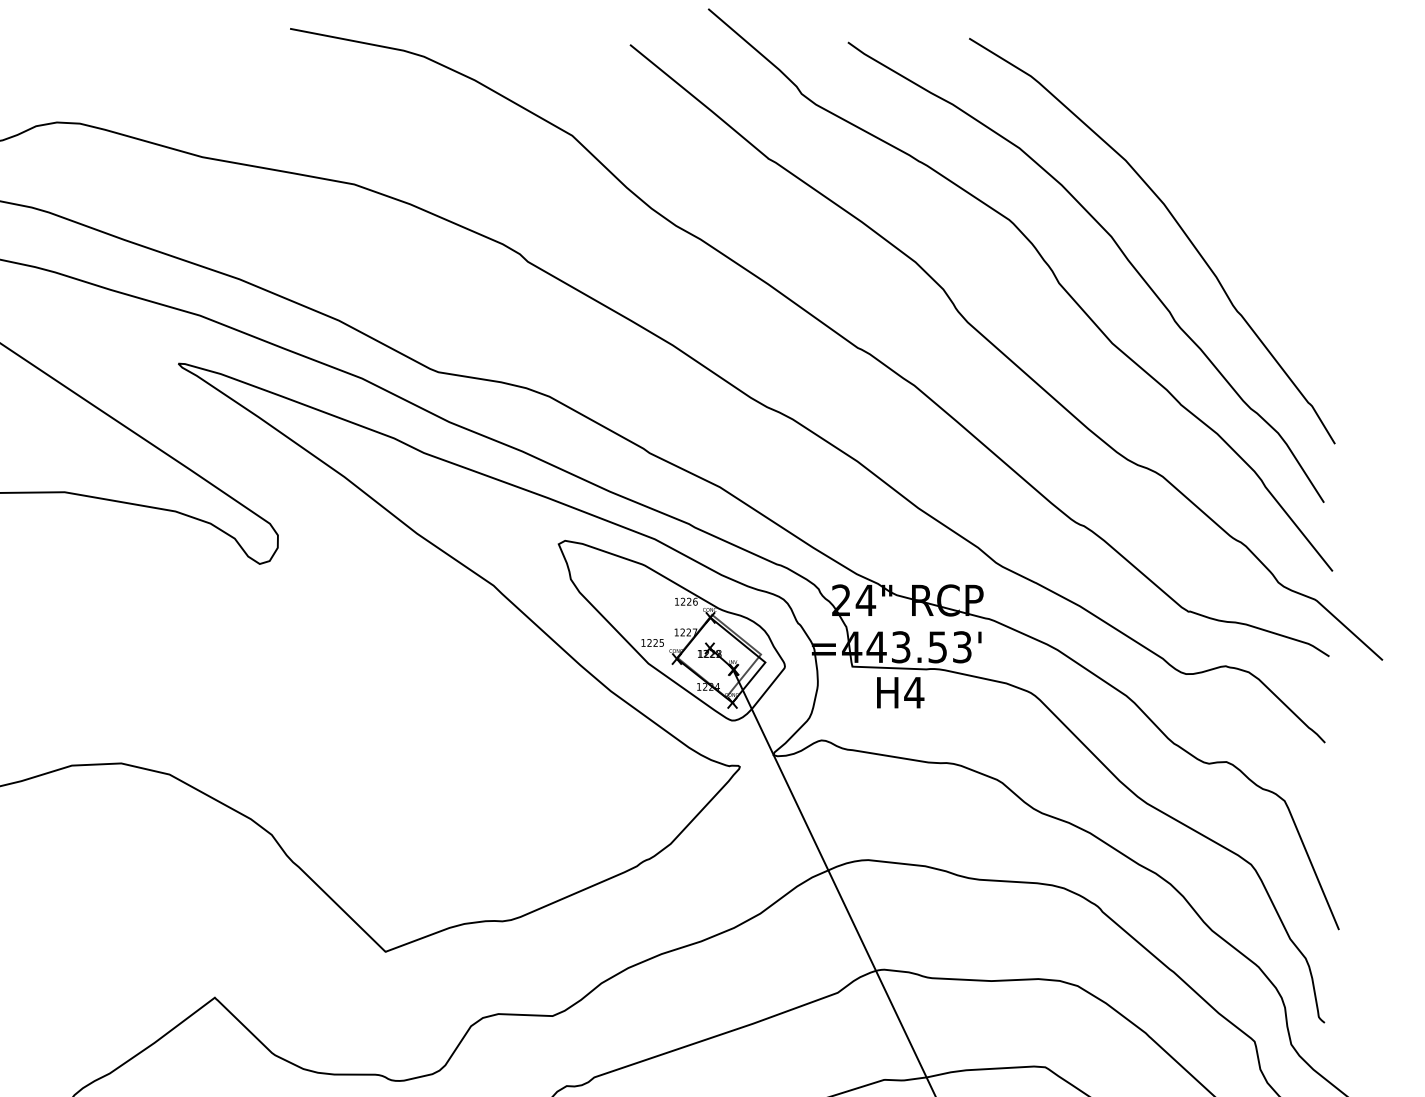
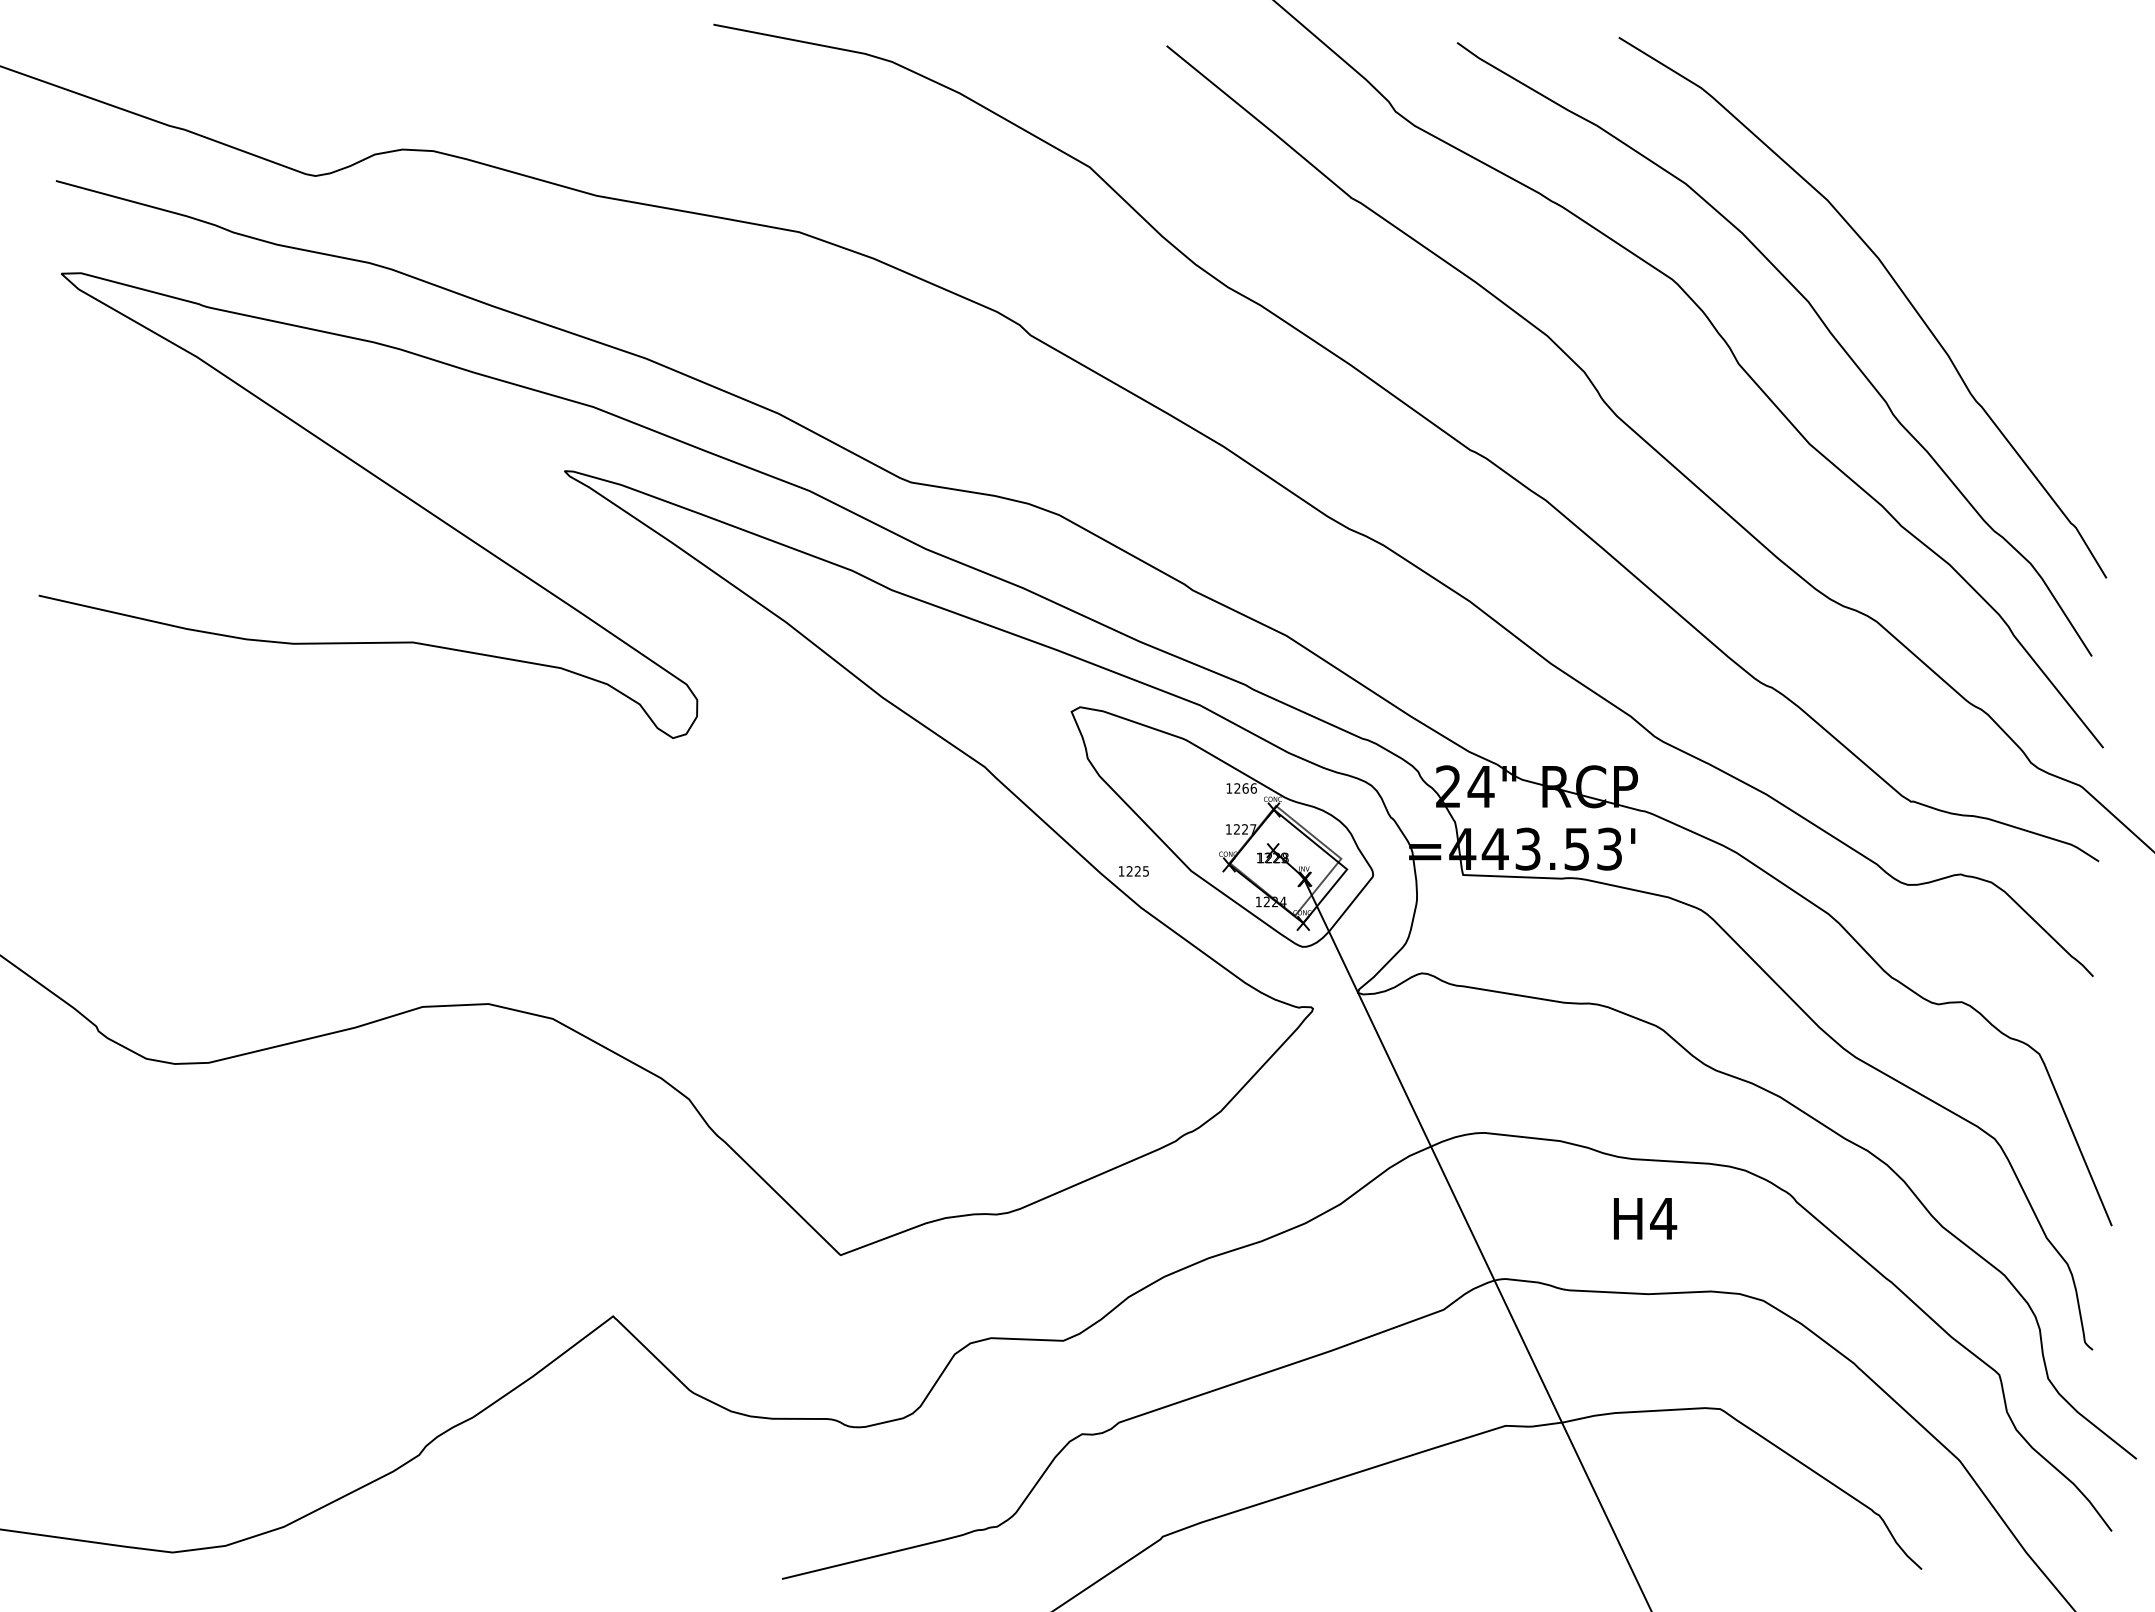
text: (689, 601) -> (1245, 788), 1226 -> 1266
text: (652, 643) -> (1133, 871), moved
text: (900, 692) -> (1645, 1218), moved

